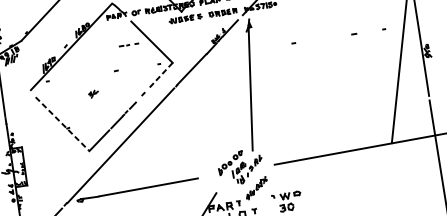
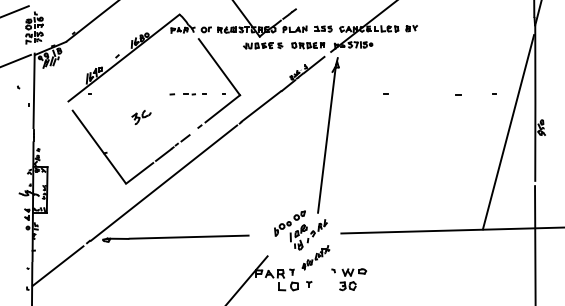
part: (128, 45) -> (194, 94), moved
line: (159, 76) -> (222, 108), dashed -> solid
part: (93, 94) -> (141, 117), size x1.67
line: (62, 123) -> (99, 146), dashed -> solid

